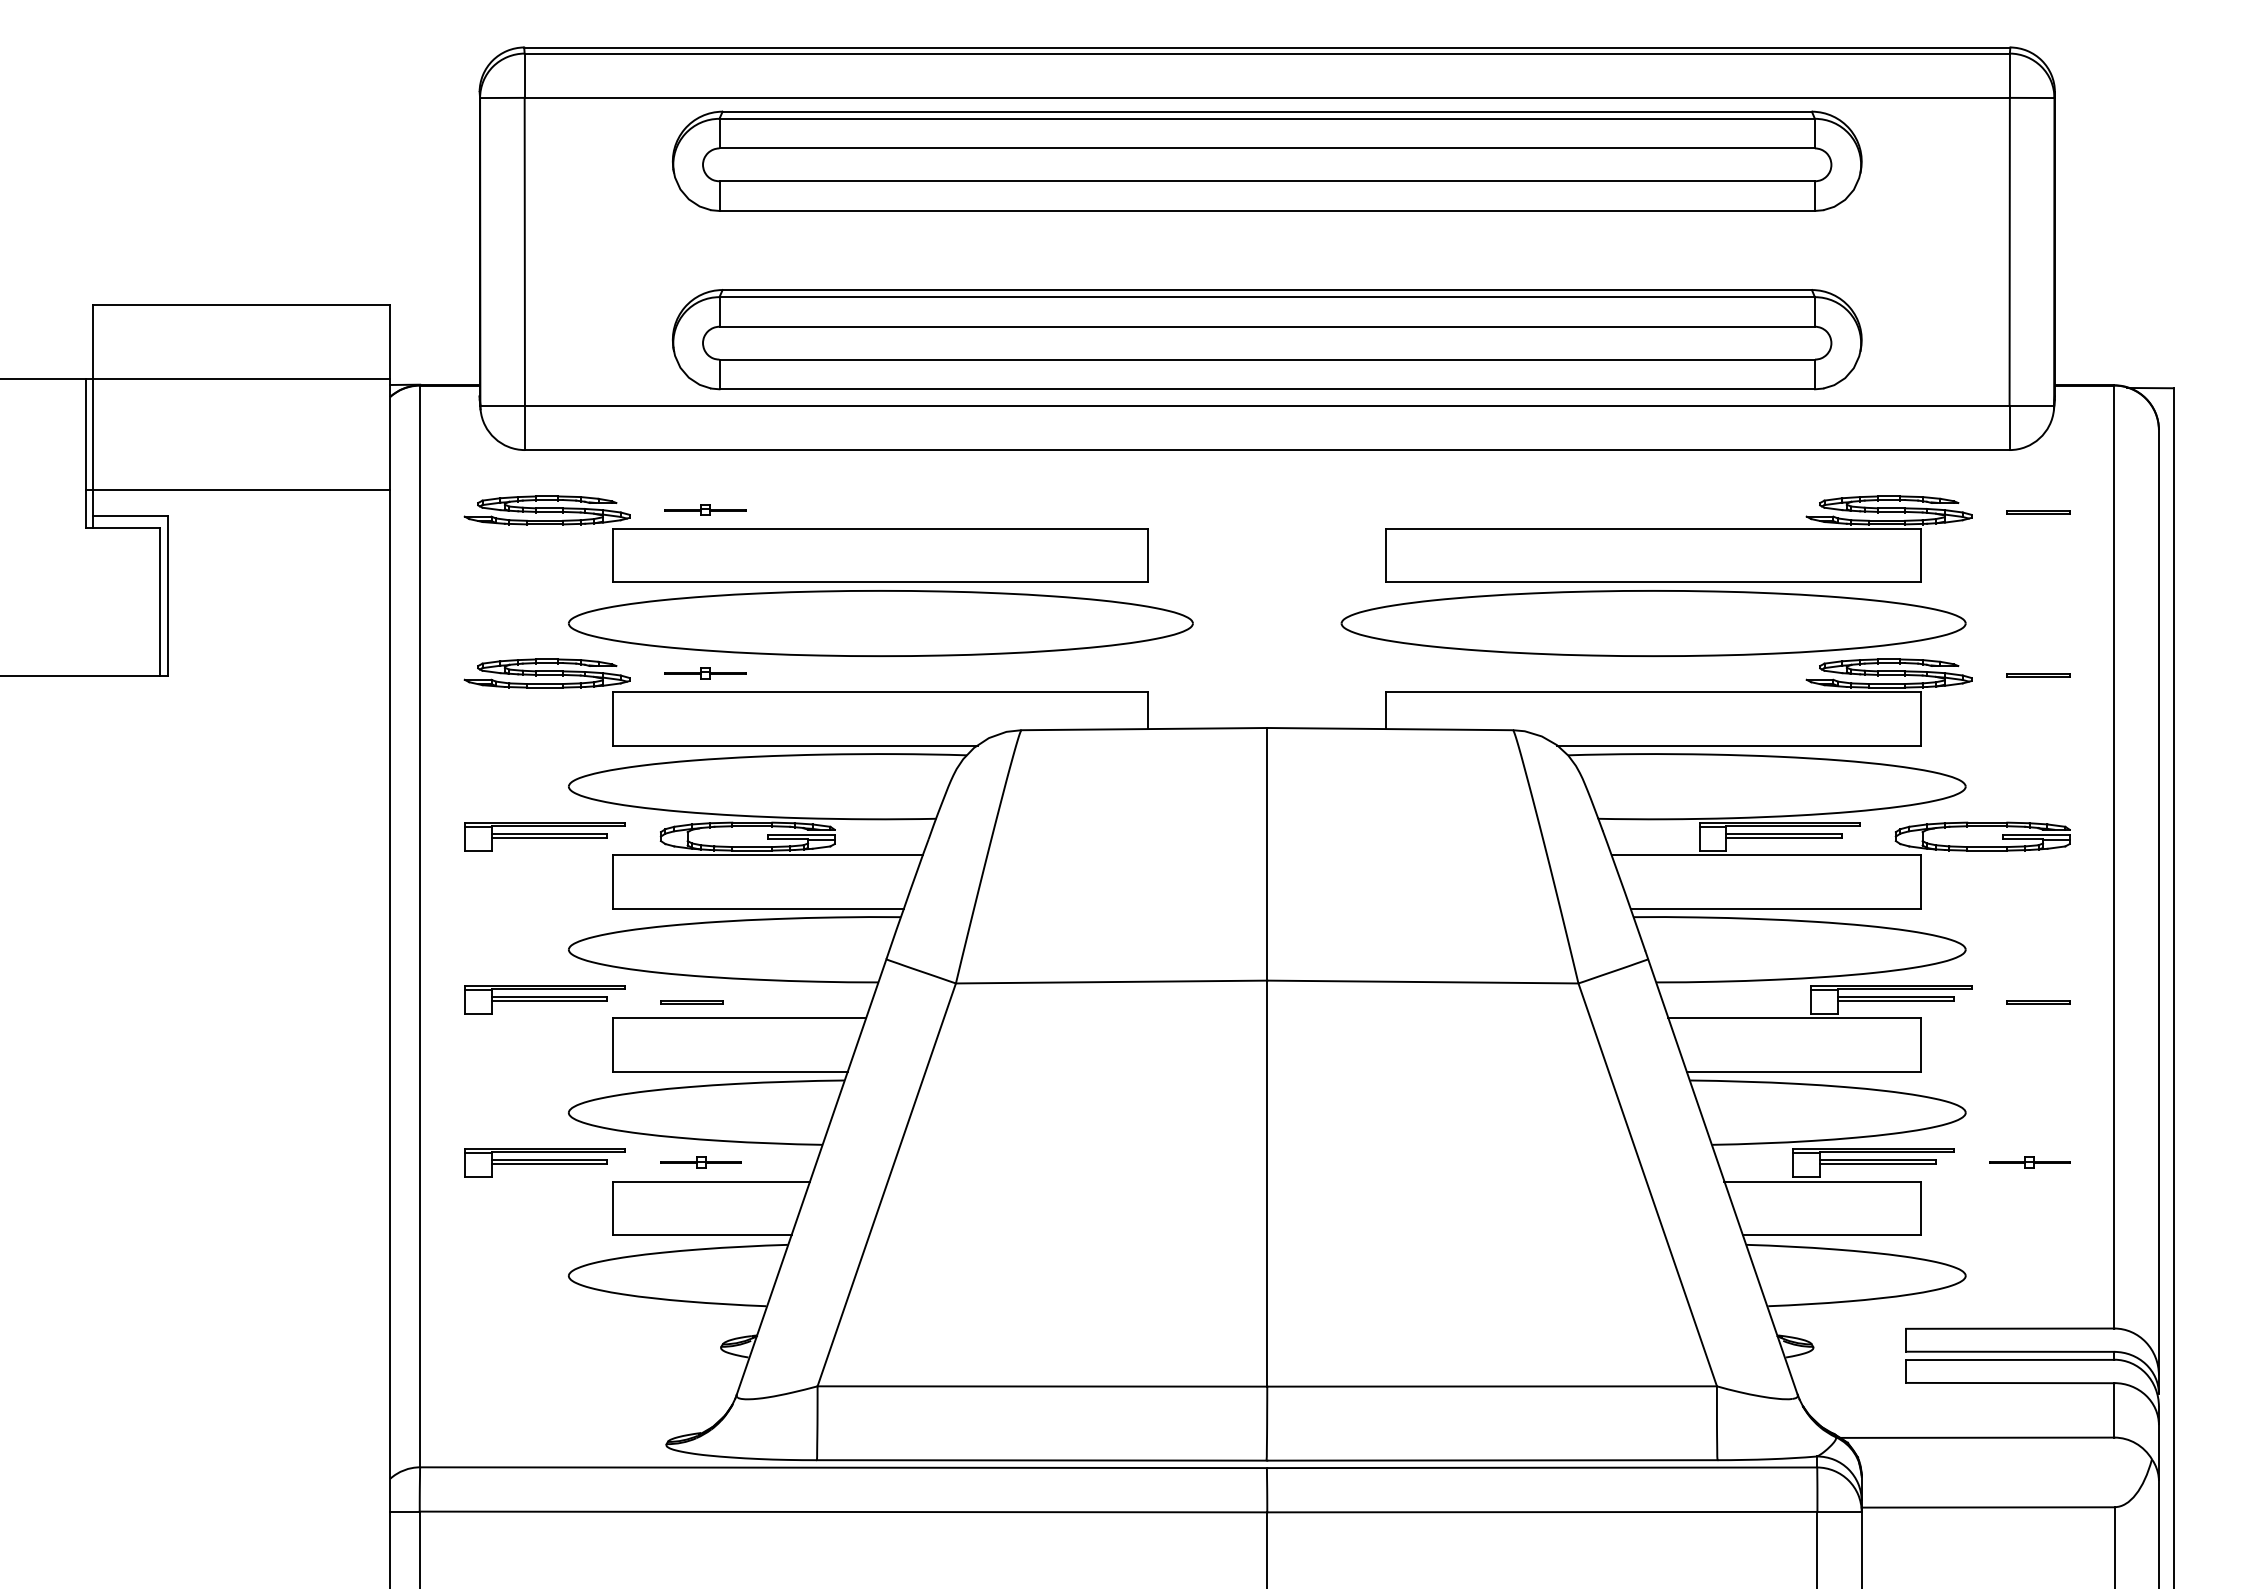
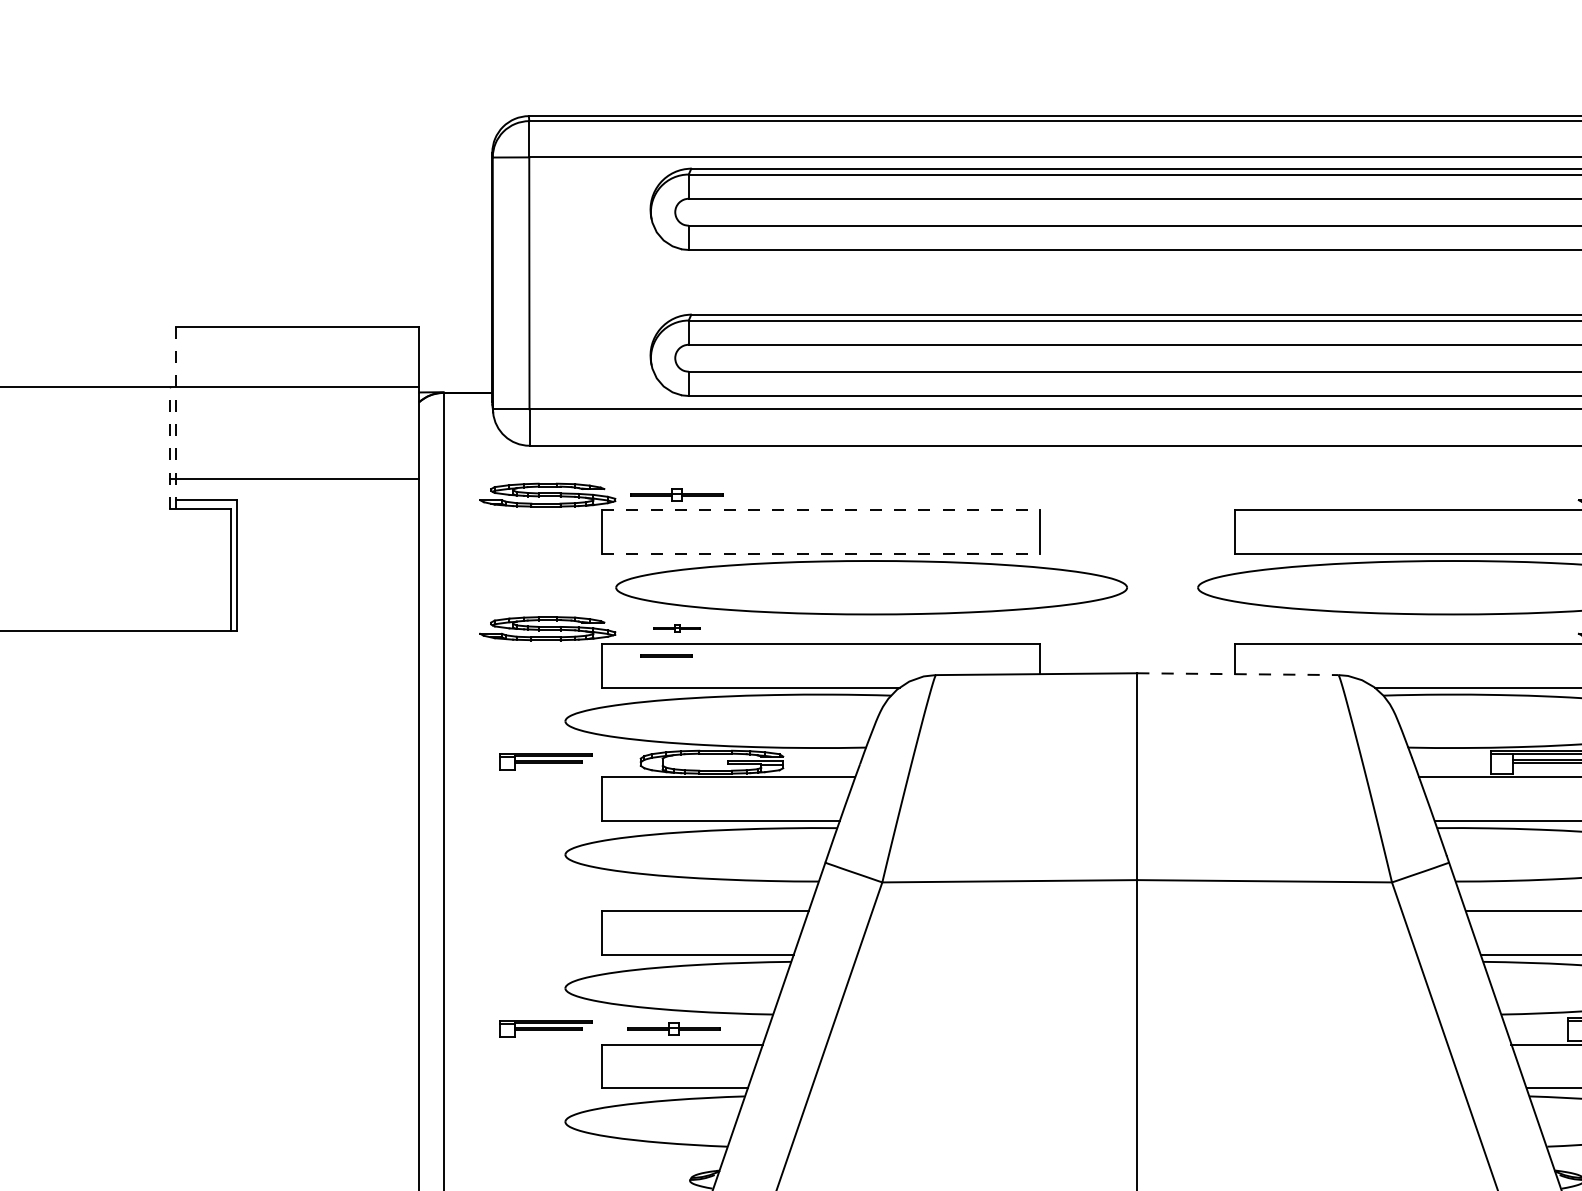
line: (93, 415) -> (176, 417), solid -> dashed
line: (85, 452) -> (169, 447), solid -> dashed
part: (705, 509) -> (677, 494), size x1.4
line: (881, 529) -> (821, 510), solid -> dashed
line: (881, 582) -> (821, 554), solid -> dashed
part: (880, 623) -> (871, 587), moved
part: (705, 673) -> (677, 628), size x0.7
line: (1390, 729) -> (1238, 674), solid -> dashed
part: (544, 836) -> (545, 762), size x0.7
part: (544, 999) -> (545, 895), removed
line: (691, 1001) -> (665, 655), moved
part: (544, 1162) -> (545, 1029), size x0.7
part: (700, 1162) -> (673, 1029), size x1.4

